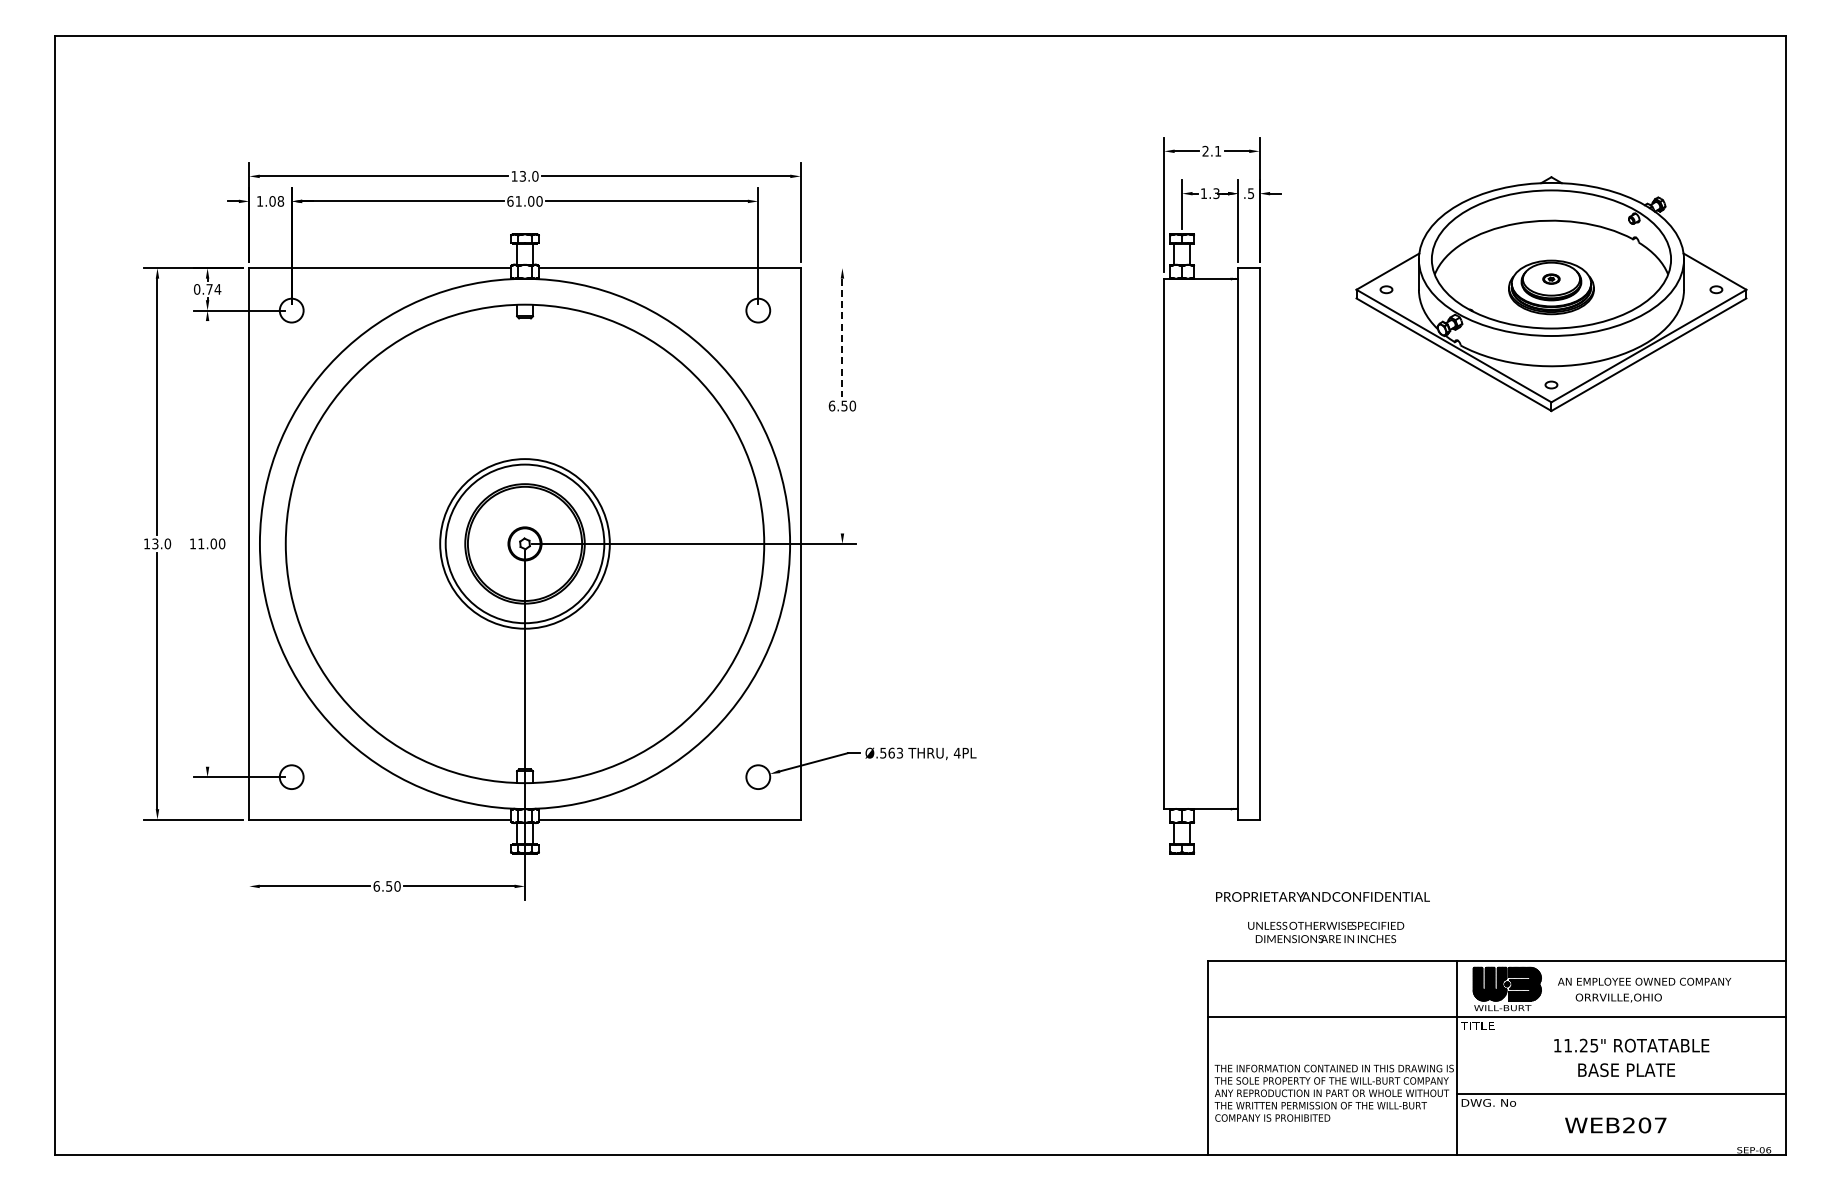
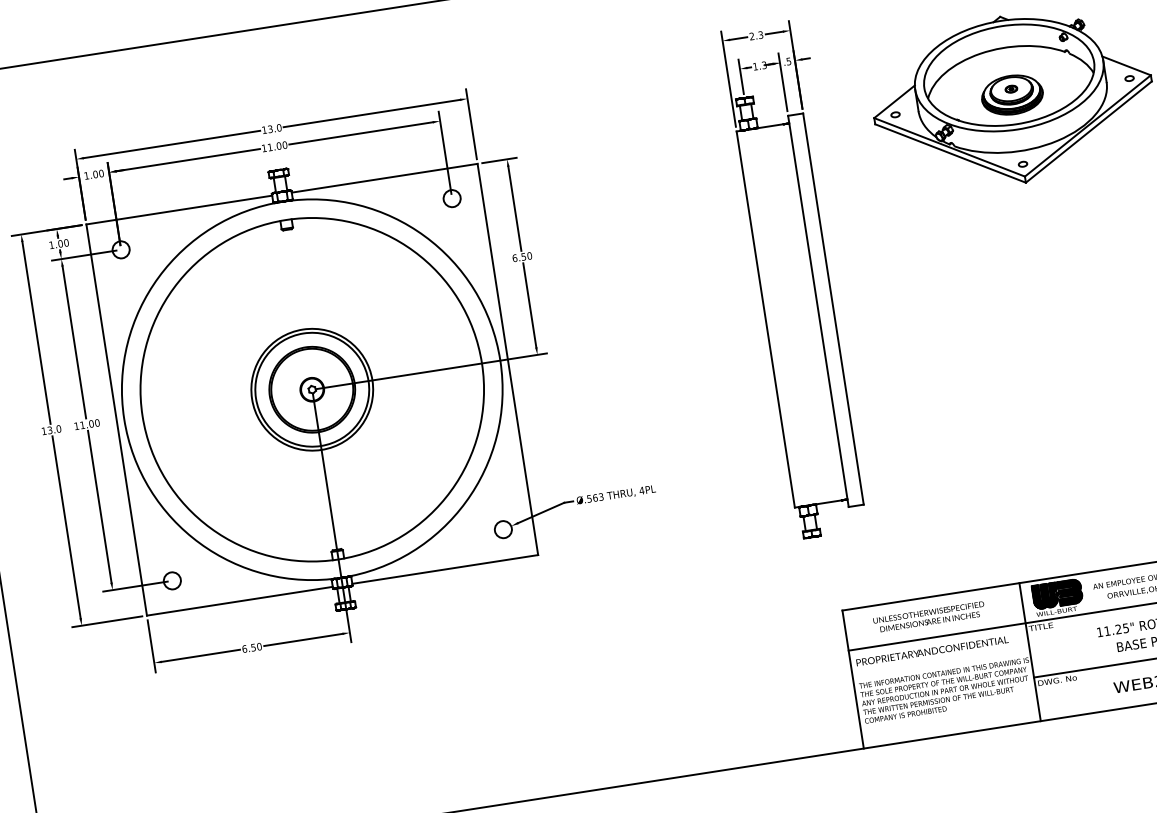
text: (1218, 150) -> (761, 34), 2.1 -> 2.3
text: (280, 201) -> (101, 173), 1.08 -> 1.00
text: (510, 201) -> (264, 148), 61.00 -> 11.00
line: (831, 268) -> (499, 160), added
text: (207, 289) -> (59, 244), 0.74 -> 1.00
line: (842, 338) -> (514, 209), dashed -> solid
line: (207, 428) -> (74, 342), added
line: (842, 473) -> (529, 304), added
line: (207, 659) -> (99, 506), added
line: (249, 862) -> (151, 646), added
text: (1322, 896) -> (932, 650), moved
text: (1326, 932) -> (929, 617), moved

